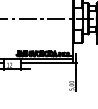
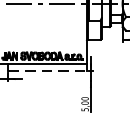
line: (47, 63) -> (48, 70), solid -> dashed

